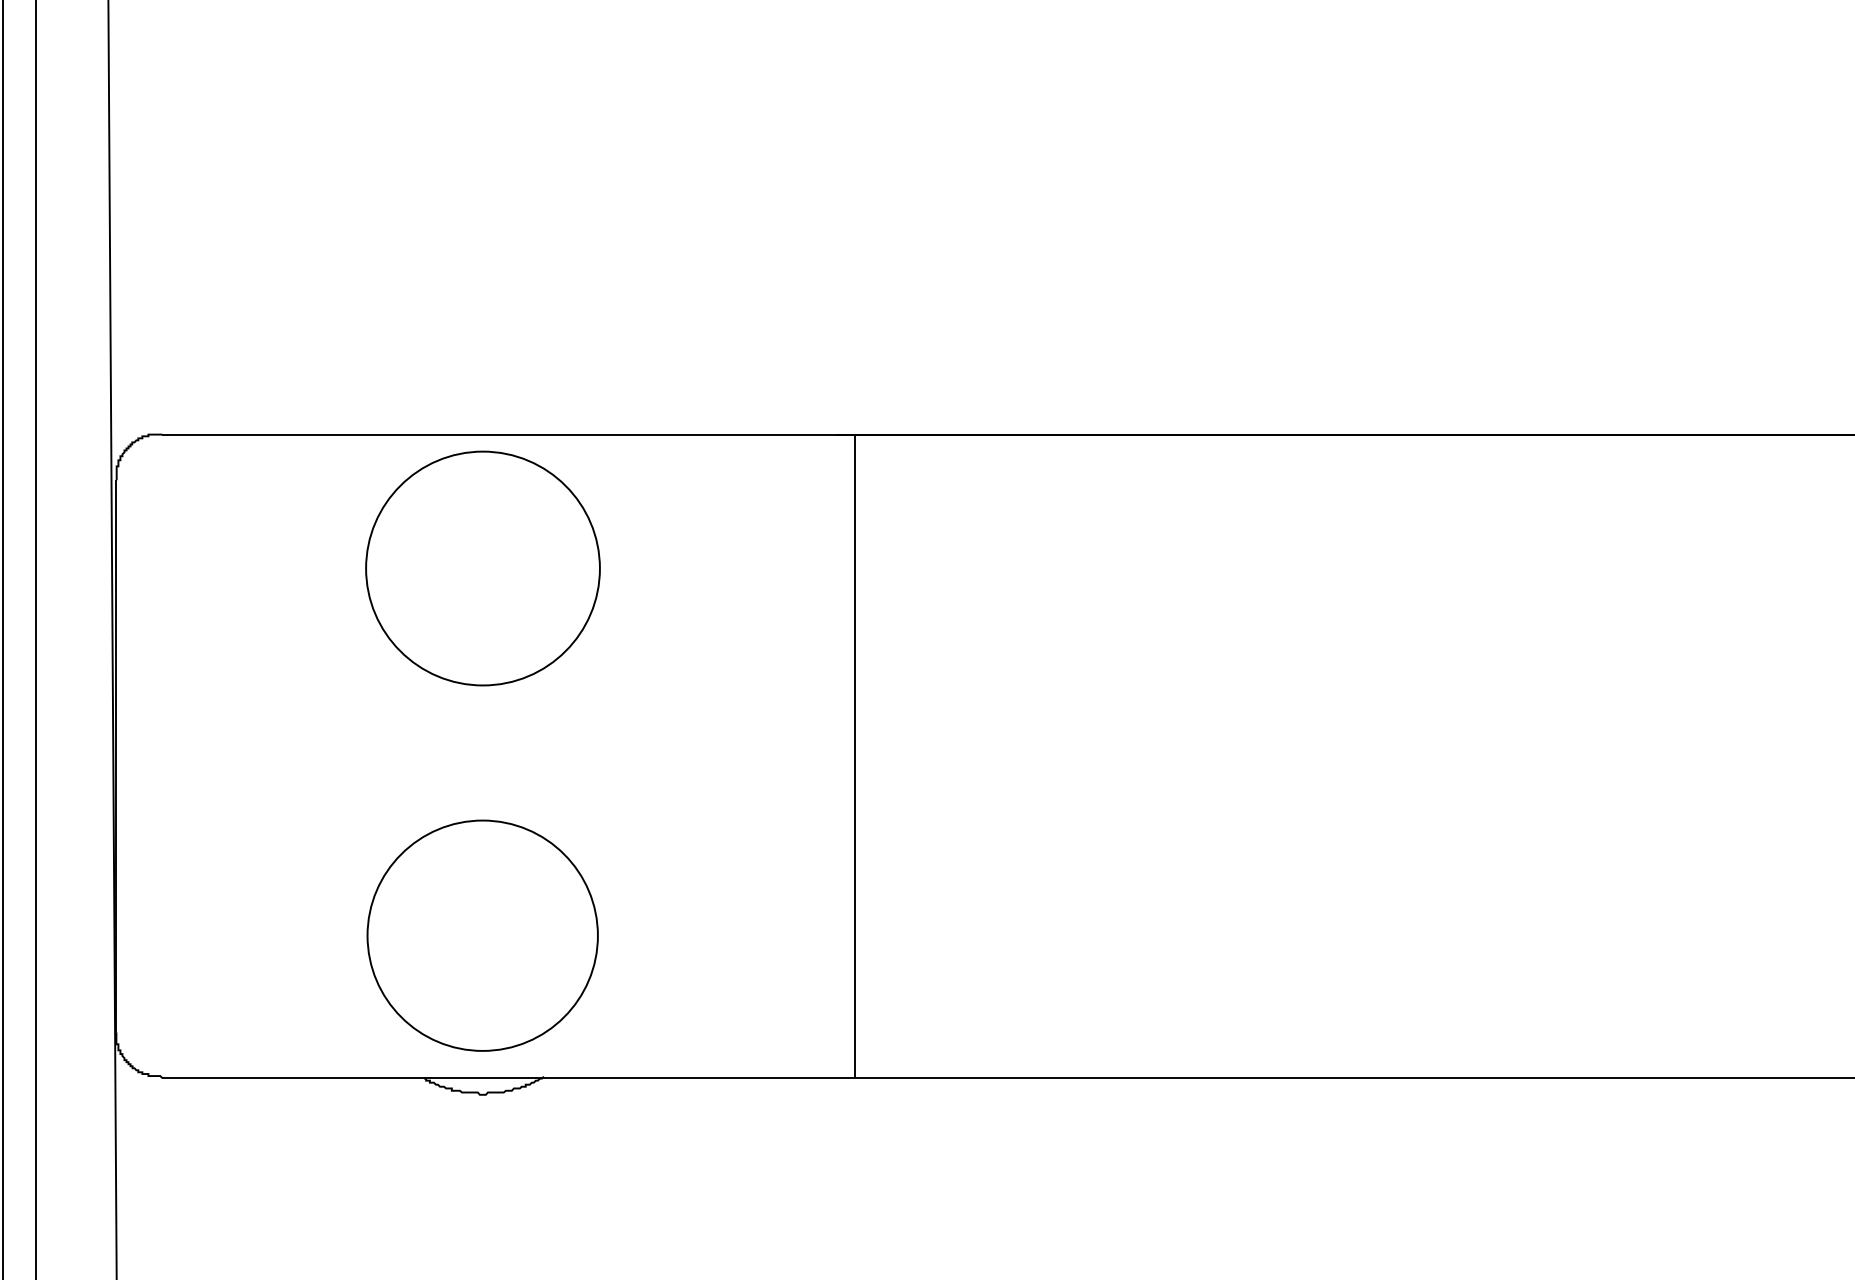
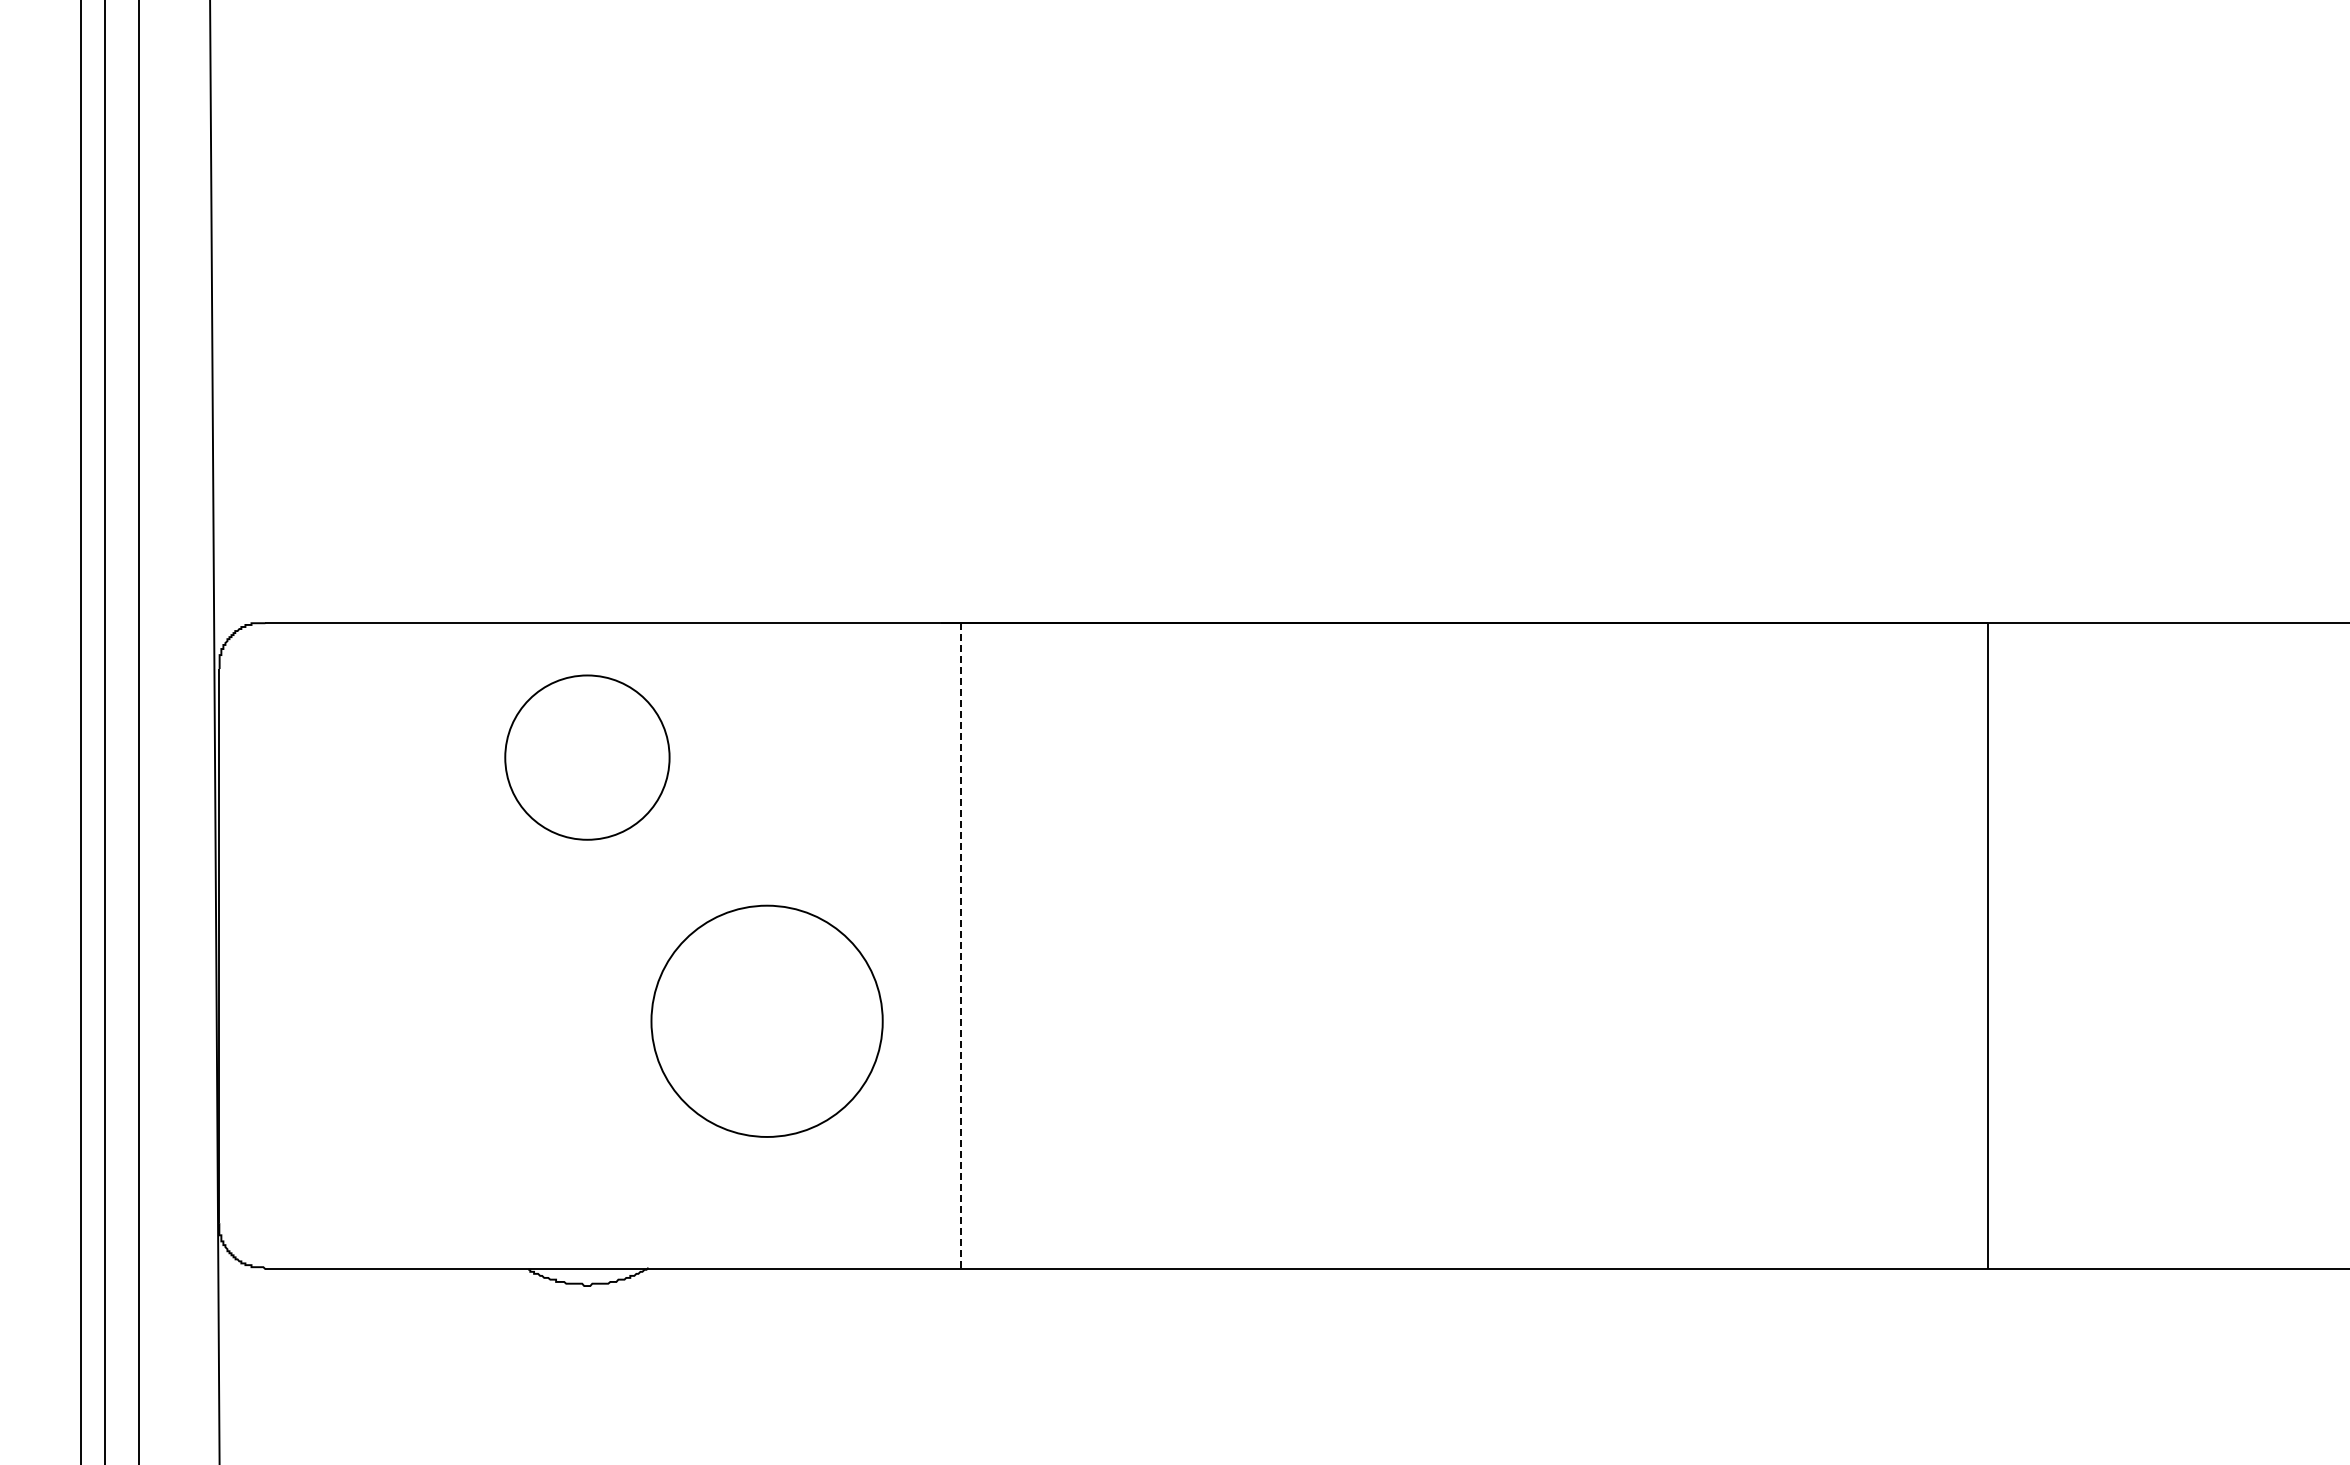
circle: (483, 568) -> (587, 757), size x0.7
line: (855, 756) -> (961, 946), solid -> dashed
circle: (482, 934) -> (766, 1020), moved

